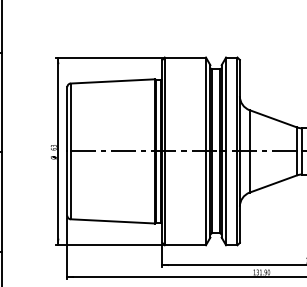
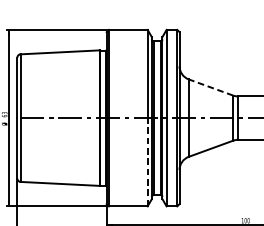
line: (272, 118) -> (210, 87), solid -> dashed
line: (205, 198) -> (147, 162), solid -> dashed

